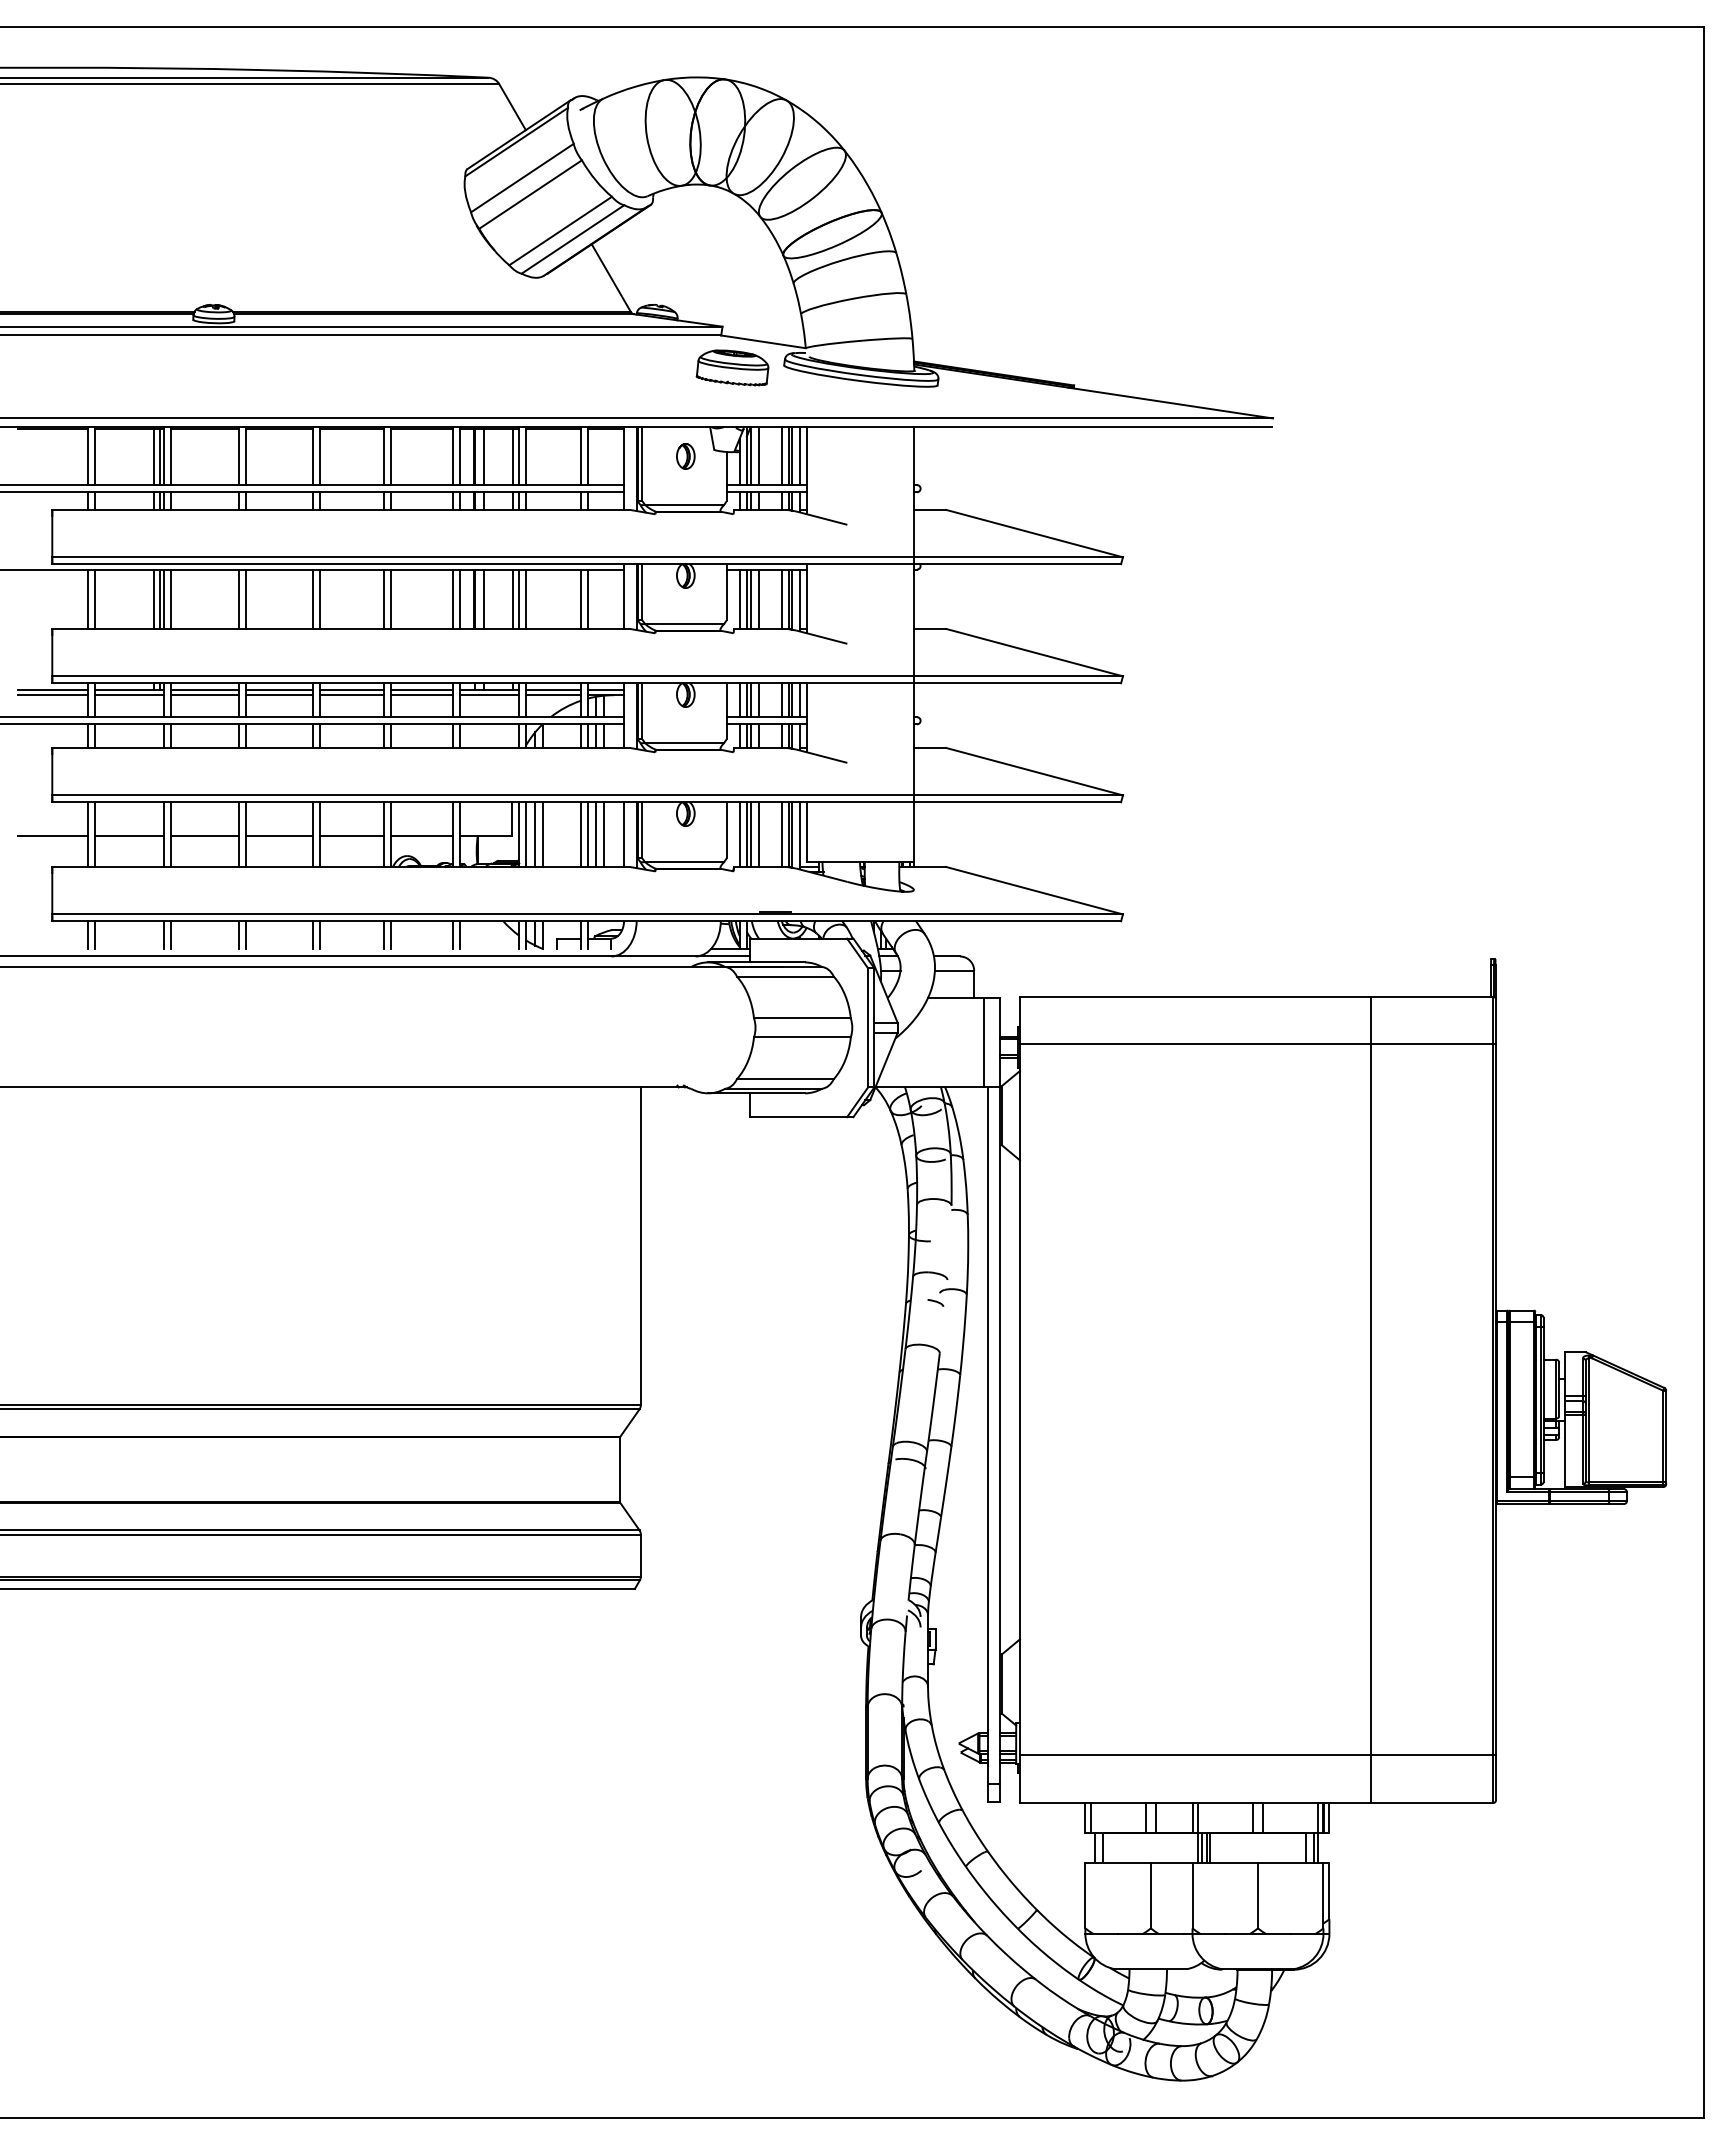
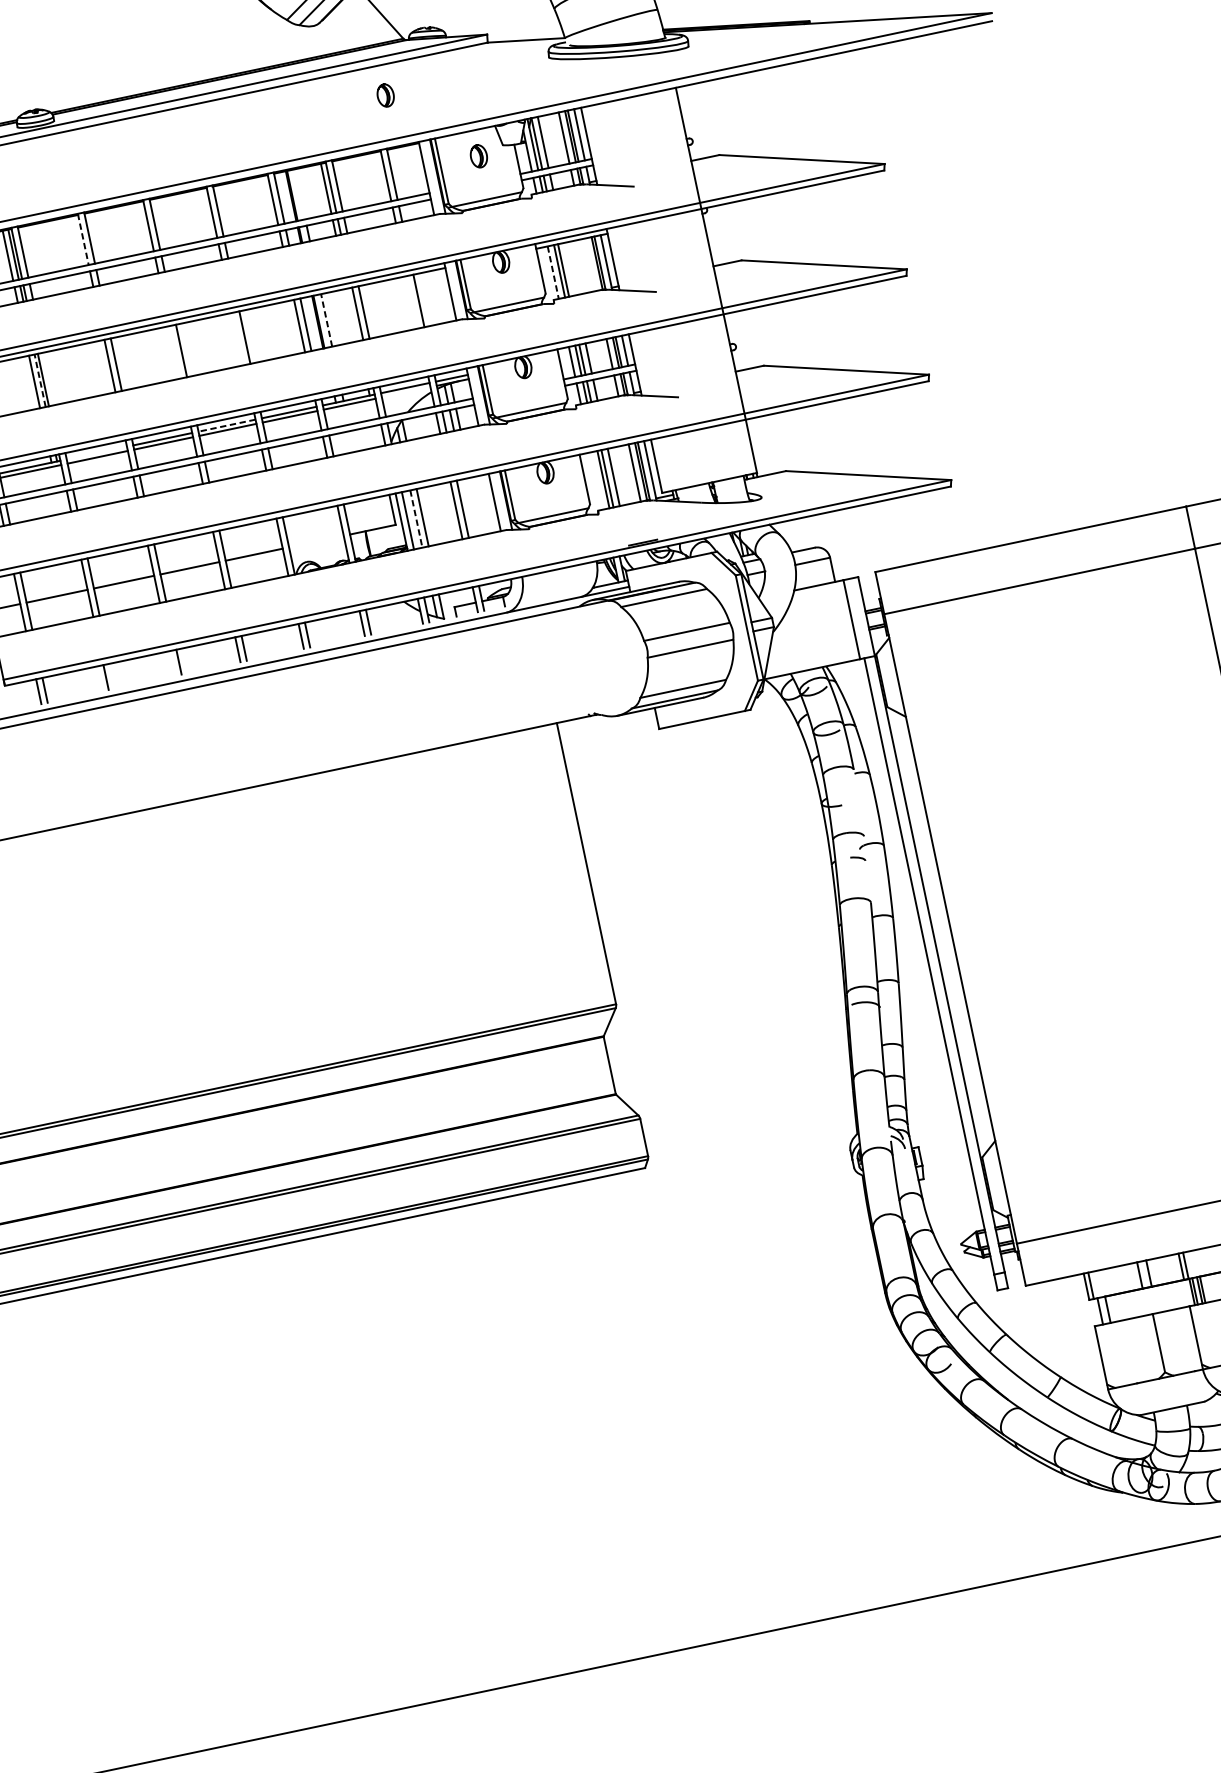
part: (732, 367) -> (503, 68), removed
part: (598, 369) -> (385, 95), added
line: (238, 456) -> (83, 239), solid -> dashed
line: (483, 456) -> (299, 194), removed
line: (170, 598) -> (49, 378), removed
line: (312, 598) -> (175, 351), removed
line: (384, 598) -> (238, 338), removed
line: (513, 598) -> (352, 314), removed
line: (580, 598) -> (412, 301), removed
line: (758, 598) -> (569, 268), removed
line: (782, 598) -> (590, 263), removed
line: (159, 599) -> (39, 381), solid -> dashed
line: (483, 599) -> (326, 320), solid -> dashed
line: (739, 599) -> (553, 272), solid -> dashed
line: (204, 690) -> (96, 453), removed
line: (351, 690) -> (226, 425), solid -> dashed
line: (552, 695) -> (405, 392), removed
line: (596, 834) -> (470, 507), removed
line: (603, 834) -> (476, 506), removed
line: (739, 834) -> (596, 480), removed
line: (535, 835) -> (416, 519), solid -> dashed
line: (422, 836) -> (316, 541), removed
line: (170, 935) -> (112, 676), removed
line: (238, 935) -> (172, 663), removed

